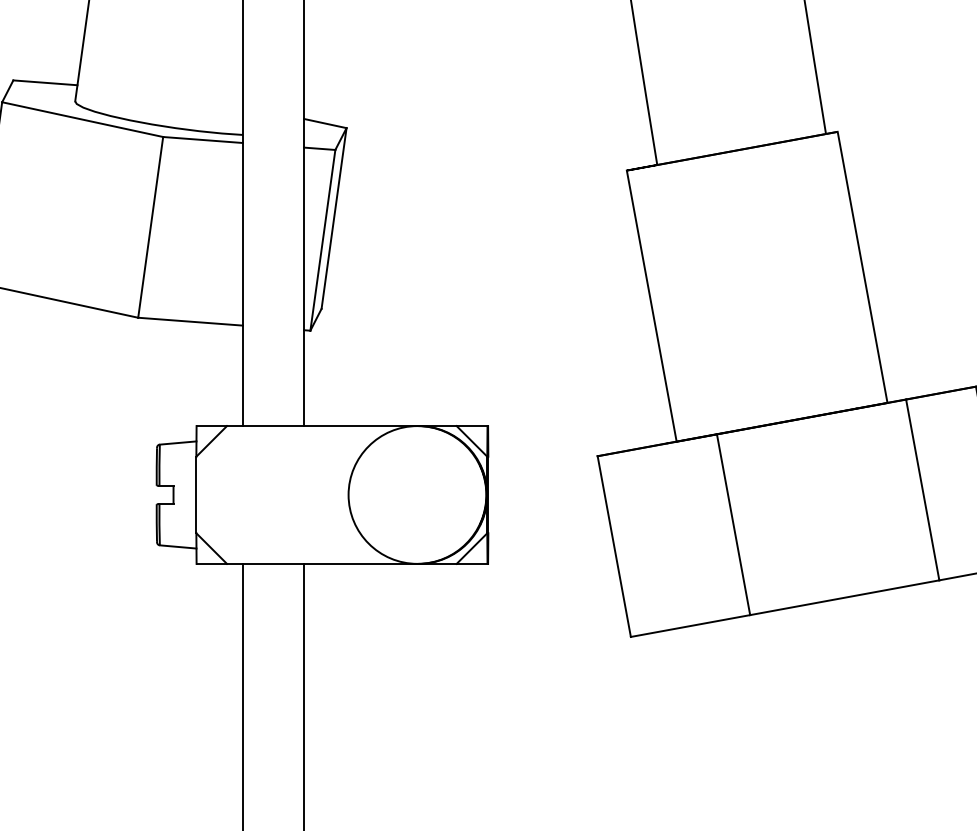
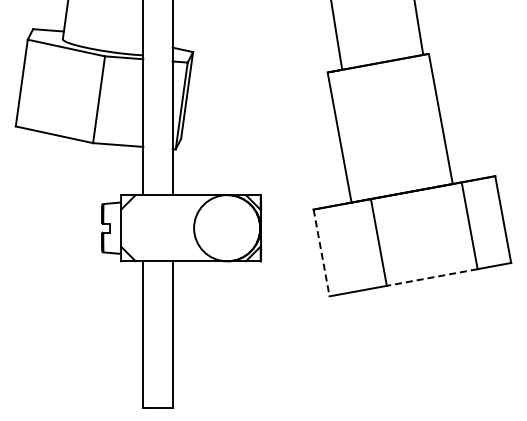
line: (614, 547) -> (321, 253), solid -> dashed
line: (843, 597) -> (431, 277), solid -> dashed

